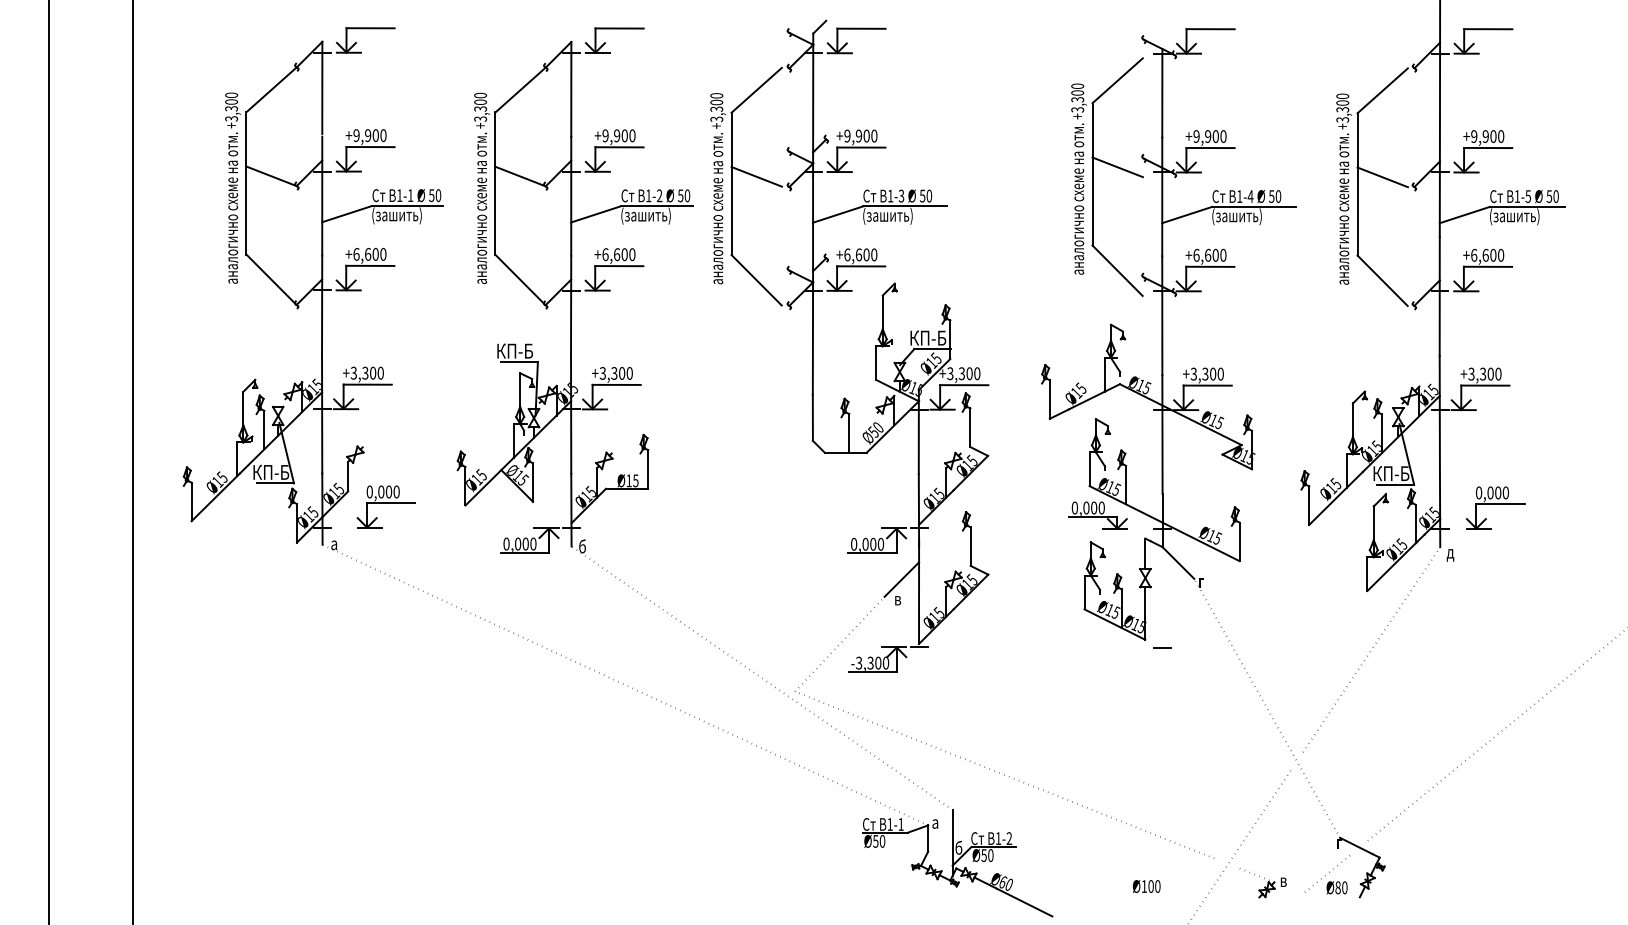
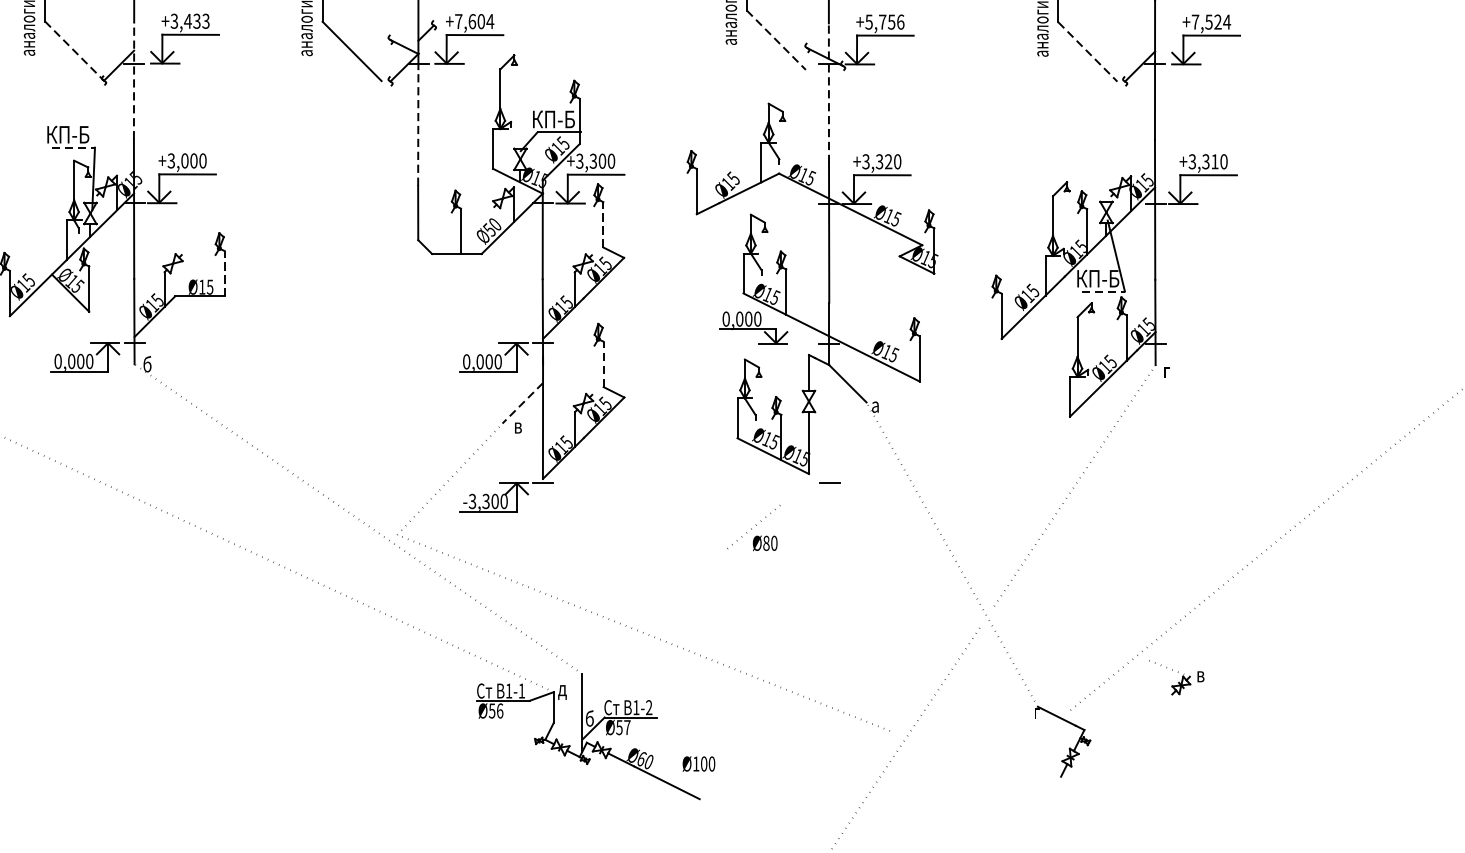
text: (618, 254) -> (189, 21), +6,600 -> +3,433
text: (860, 254) -> (474, 21), +6,600 -> +7,604
text: (1209, 254) -> (884, 21), +6,600 -> +5,756
text: (1487, 254) -> (1211, 21), +6,600 -> +7,524
line: (1117, 270) -> (776, 39), solid -> dashed
line: (520, 280) -> (74, 51), solid -> dashed
line: (1382, 280) -> (1087, 51), solid -> dashed
line: (571, 305) -> (134, 81), solid -> dashed
line: (1162, 315) -> (829, 92), solid -> dashed
line: (812, 344) -> (417, 126), solid -> dashed
line: (520, 362) -> (74, 148), solid -> dashed
text: (614, 373) -> (185, 161), +3,300 -> +3,000
text: (1490, 373) -> (1214, 161), +3,300 -> +3,310
text: (1213, 374) -> (889, 162), +3,300 -> +3,320
line: (970, 427) -> (603, 224), solid -> dashed
line: (648, 468) -> (225, 272), solid -> dashed
line: (1396, 484) -> (1104, 291), solid -> dashed
part: (1495, 507) -> (1220, 318), removed
line: (970, 546) -> (603, 364), solid -> dashed
text: (1450, 555) -> (1167, 374), д -> г
line: (901, 579) -> (522, 403), solid -> dashed
text: (1201, 582) -> (875, 406), г -> а
text: (935, 825) -> (562, 692), а -> д
text: (882, 841) -> (500, 711), Ø50 -> Ø56
text: (990, 855) -> (626, 727), Ø50 -> Ø57
part: (1327, 874) -> (753, 527), moved
part: (1262, 883) -> (1175, 678), moved
text: (1146, 886) -> (698, 763), moved

